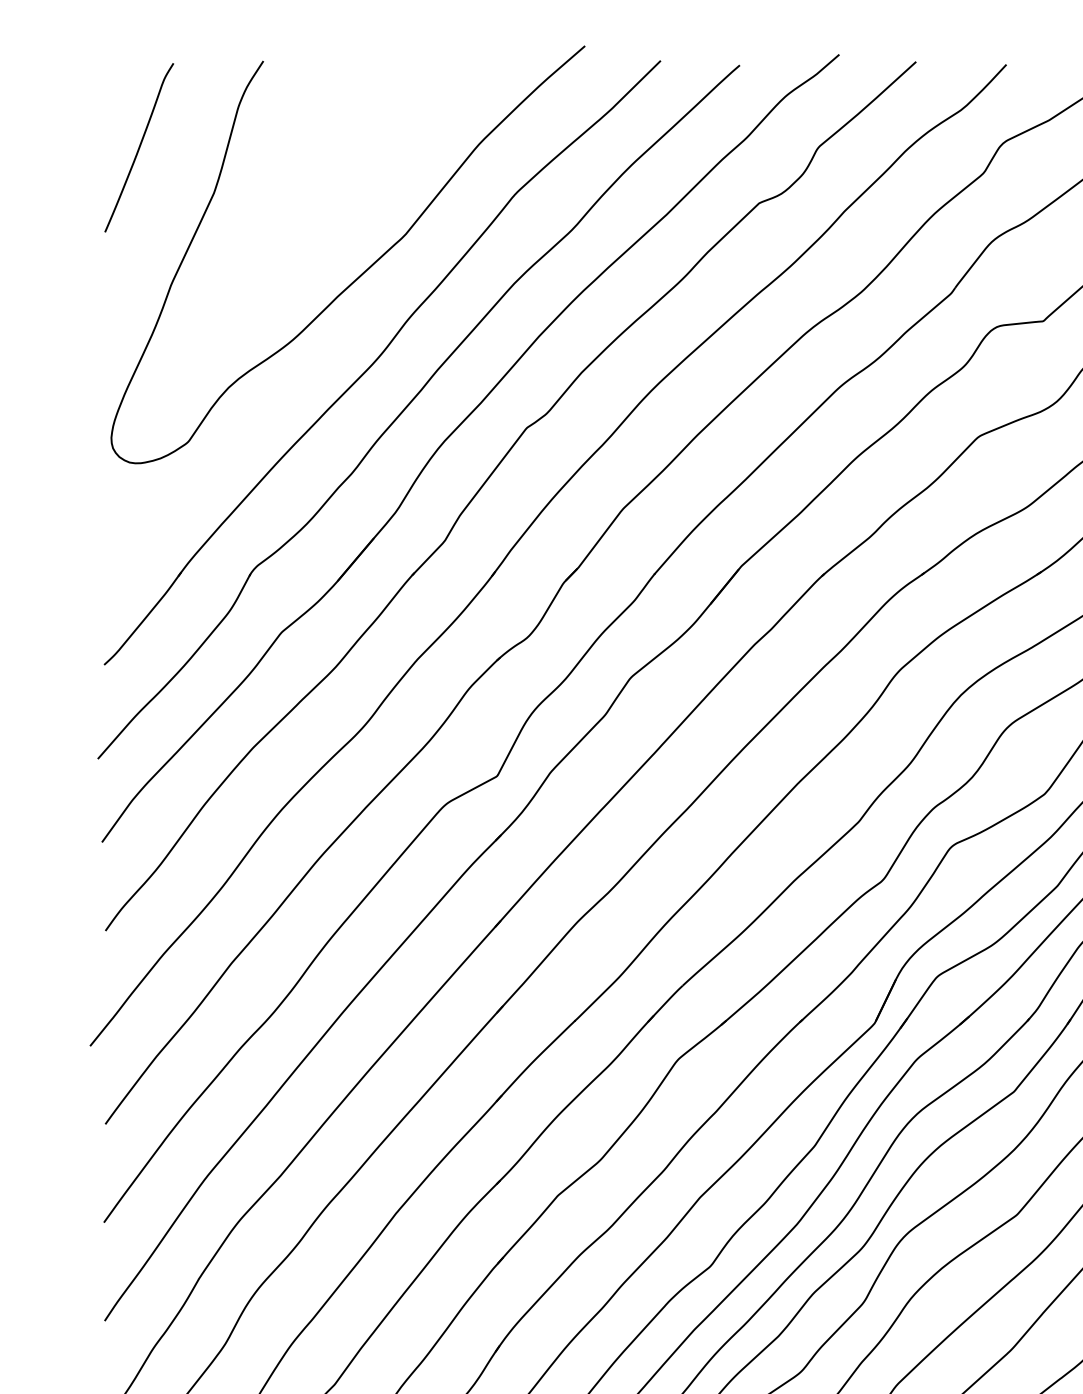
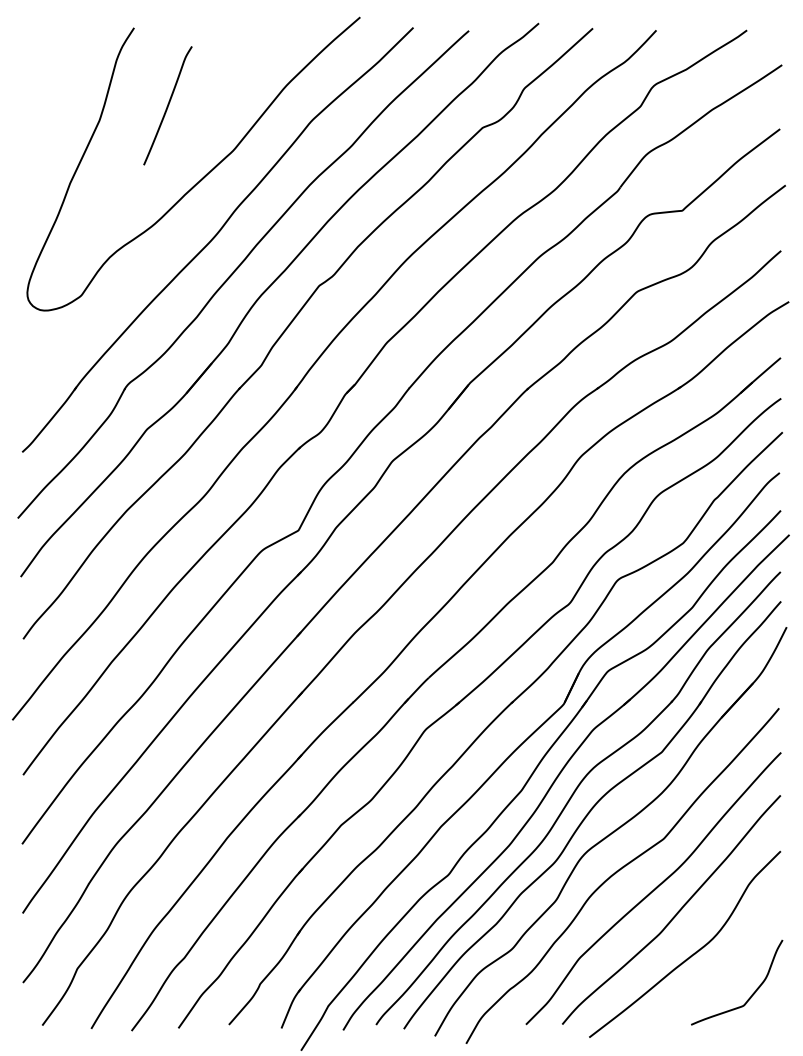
curve: (138, 147) -> (167, 105), moved

